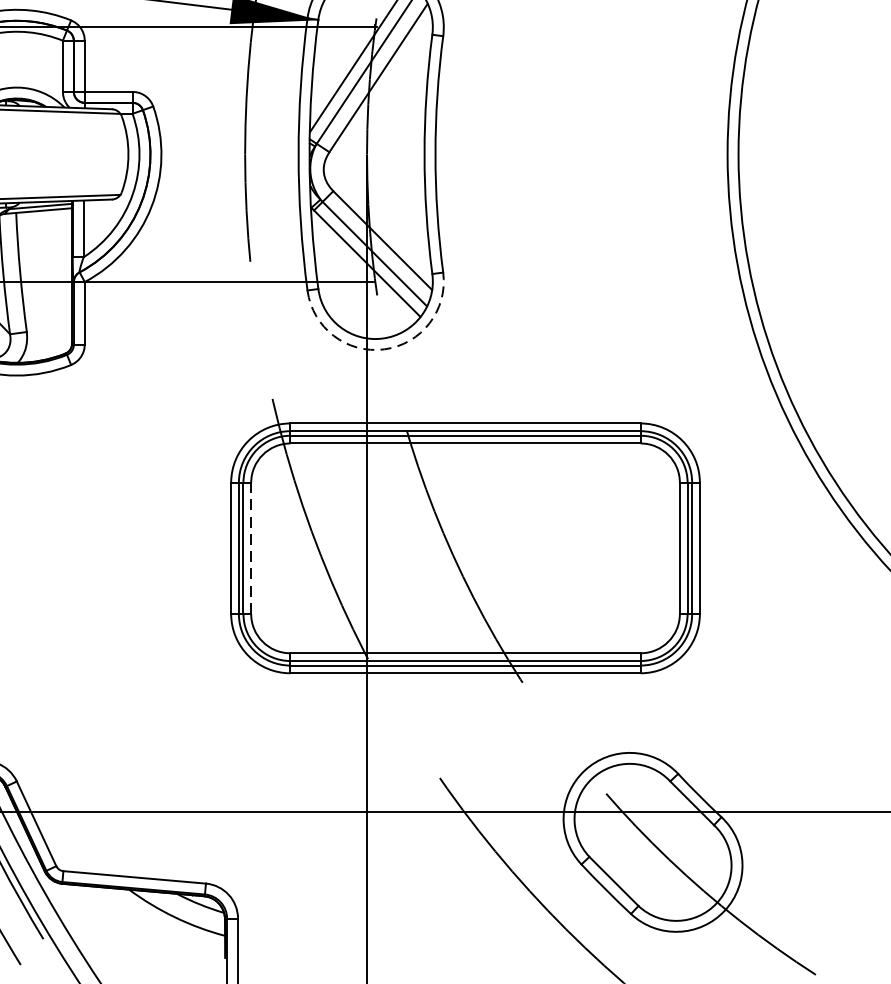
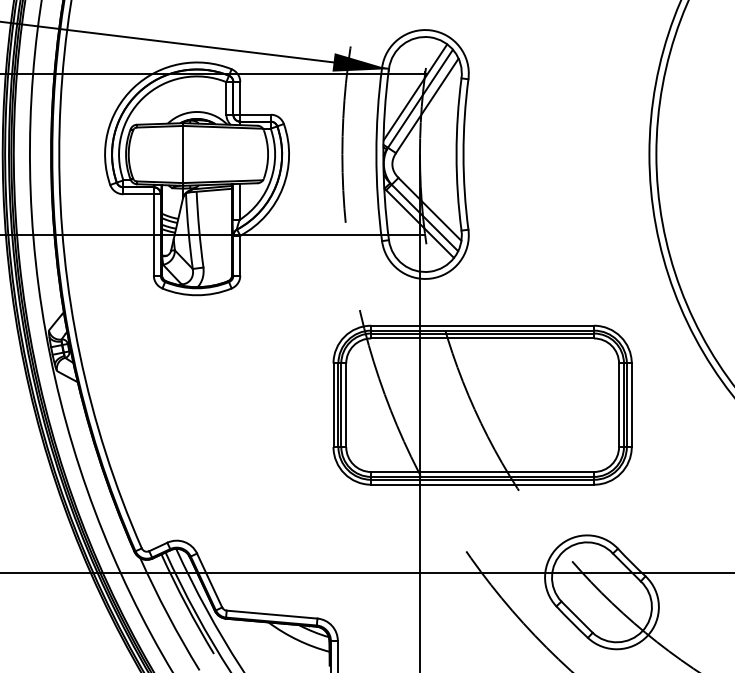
arc: (383, 349) -> (430, 278), dashed -> solid
line: (251, 548) -> (346, 405), dashed -> solid

